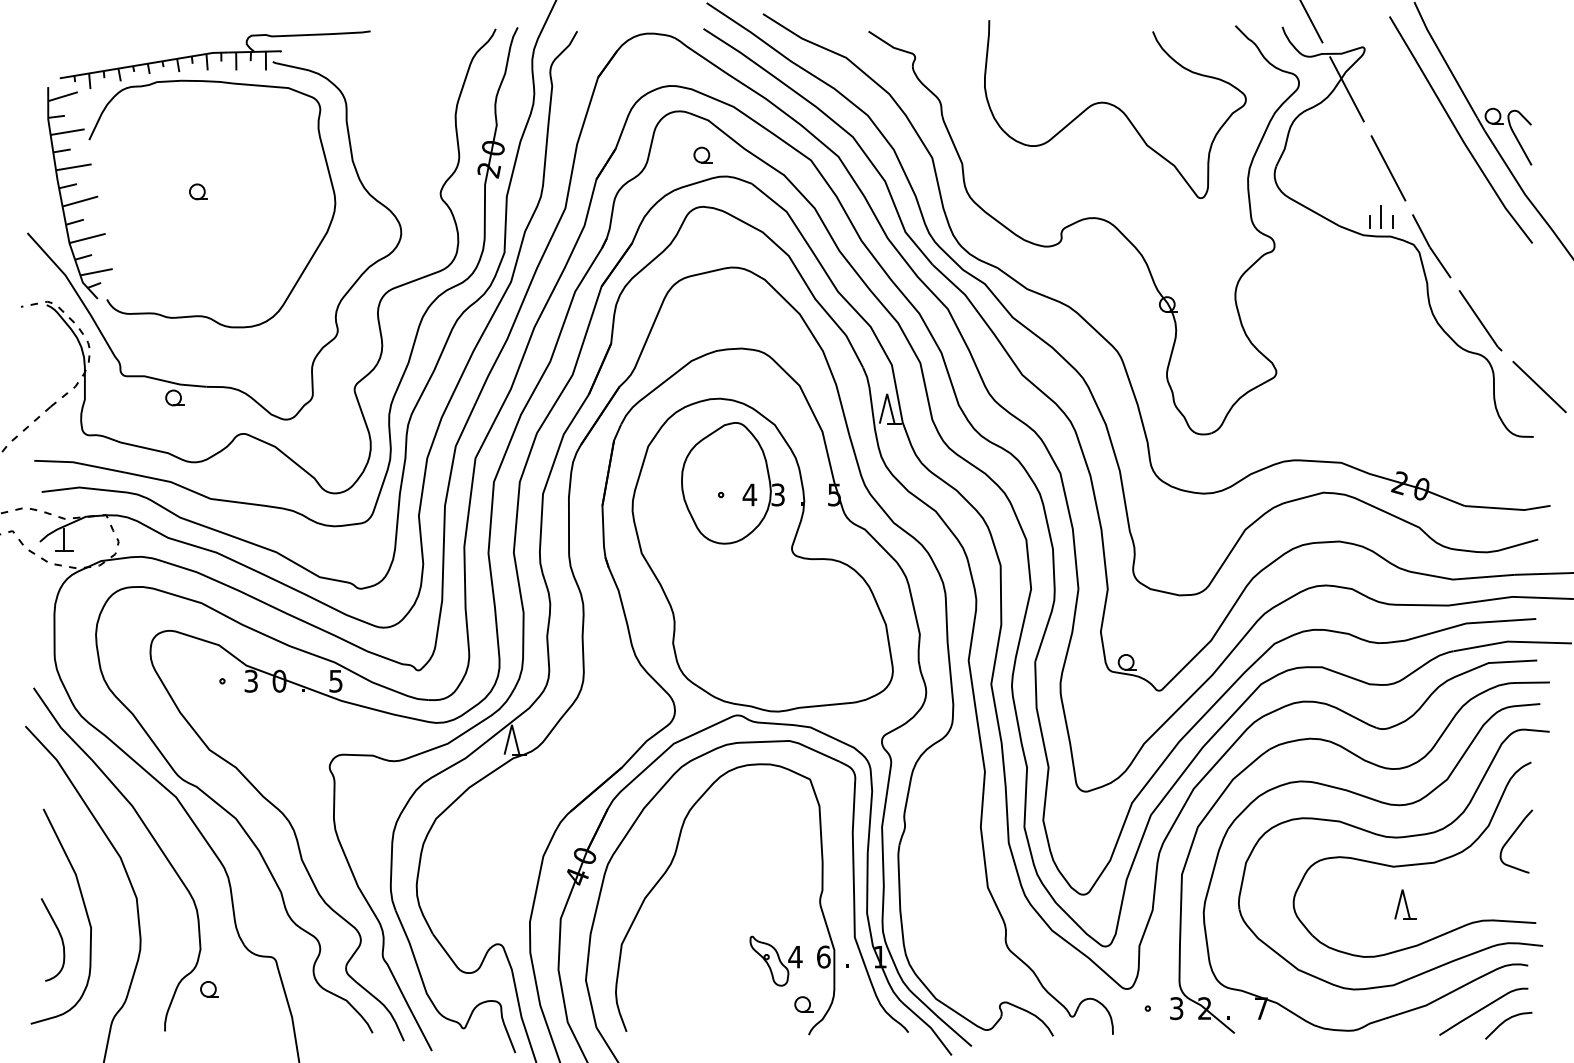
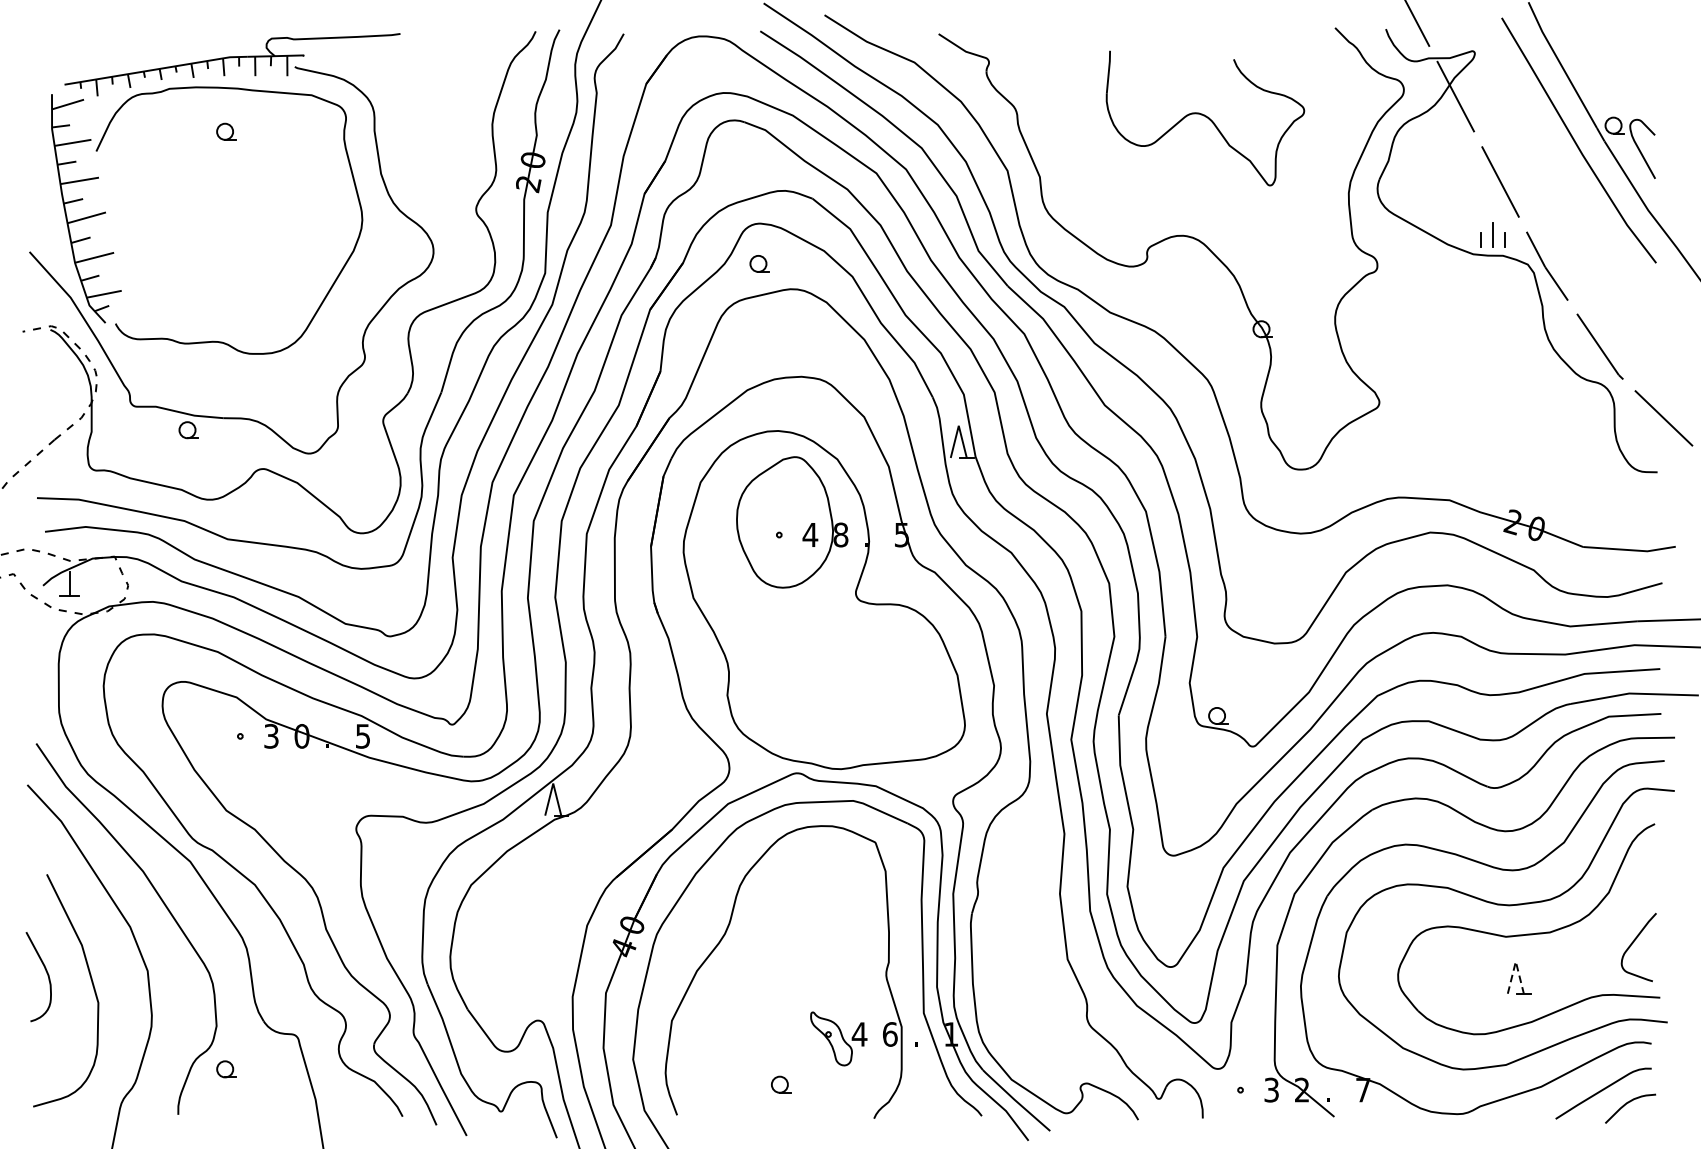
part: (1115, 109) -> (1205, 118), size x0.7
part: (702, 154) -> (759, 263), moved
part: (198, 191) -> (226, 131), moved
text: (778, 494) -> (841, 534), 3 -> 8
curve: (1510, 839) -> (1632, 945), moved
line: (1402, 889) -> (1515, 961), solid -> dashed
curve: (59, 935) -> (45, 972), moved
part: (803, 1004) -> (780, 1084), moved

